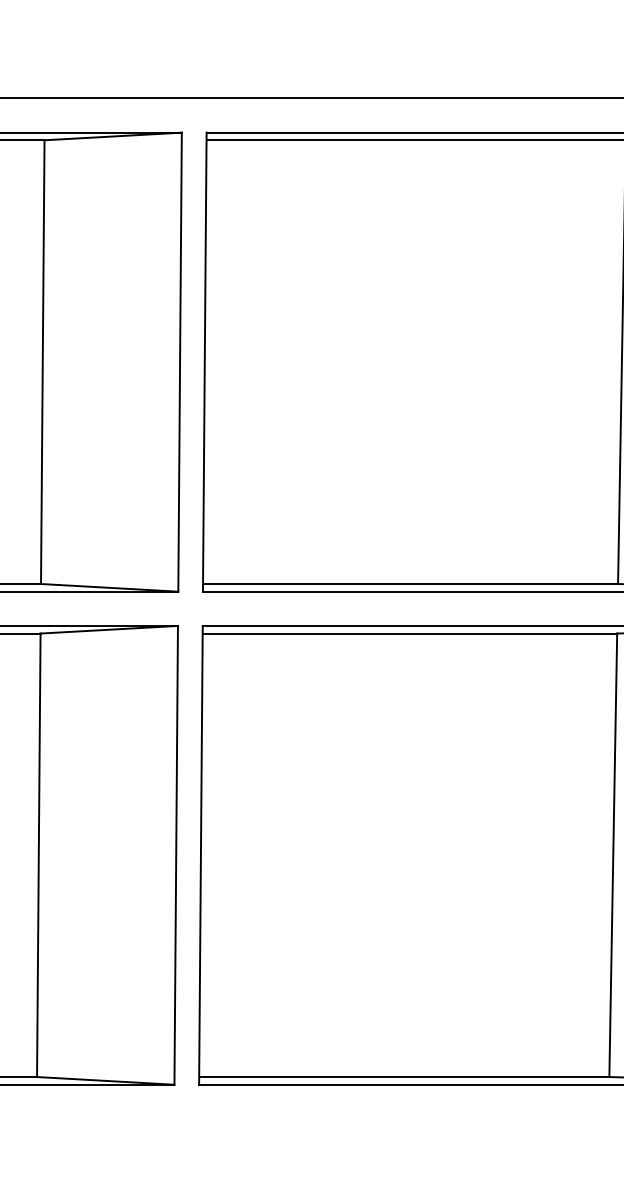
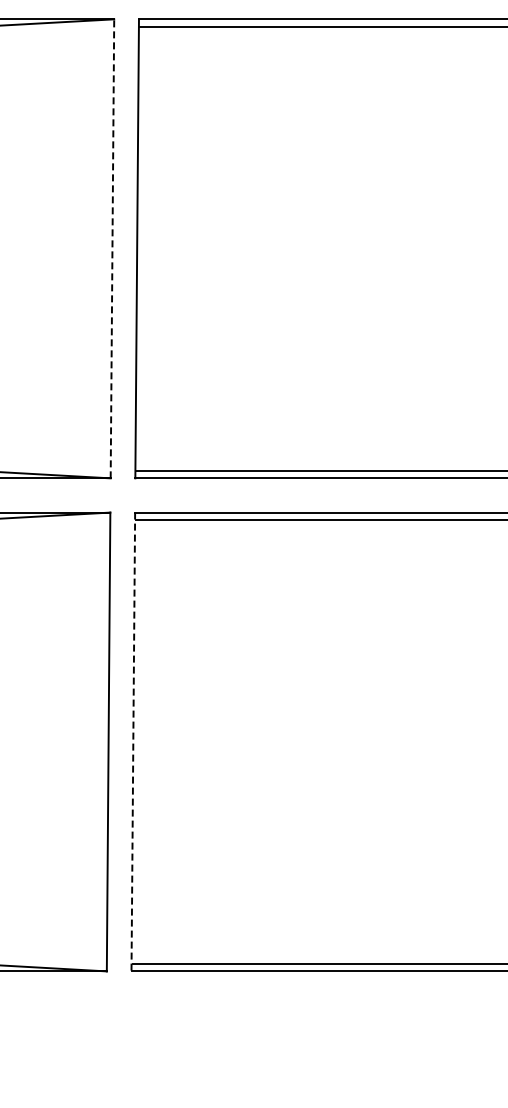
line: (180, 362) -> (112, 249), solid -> dashed
line: (200, 855) -> (132, 742), solid -> dashed

